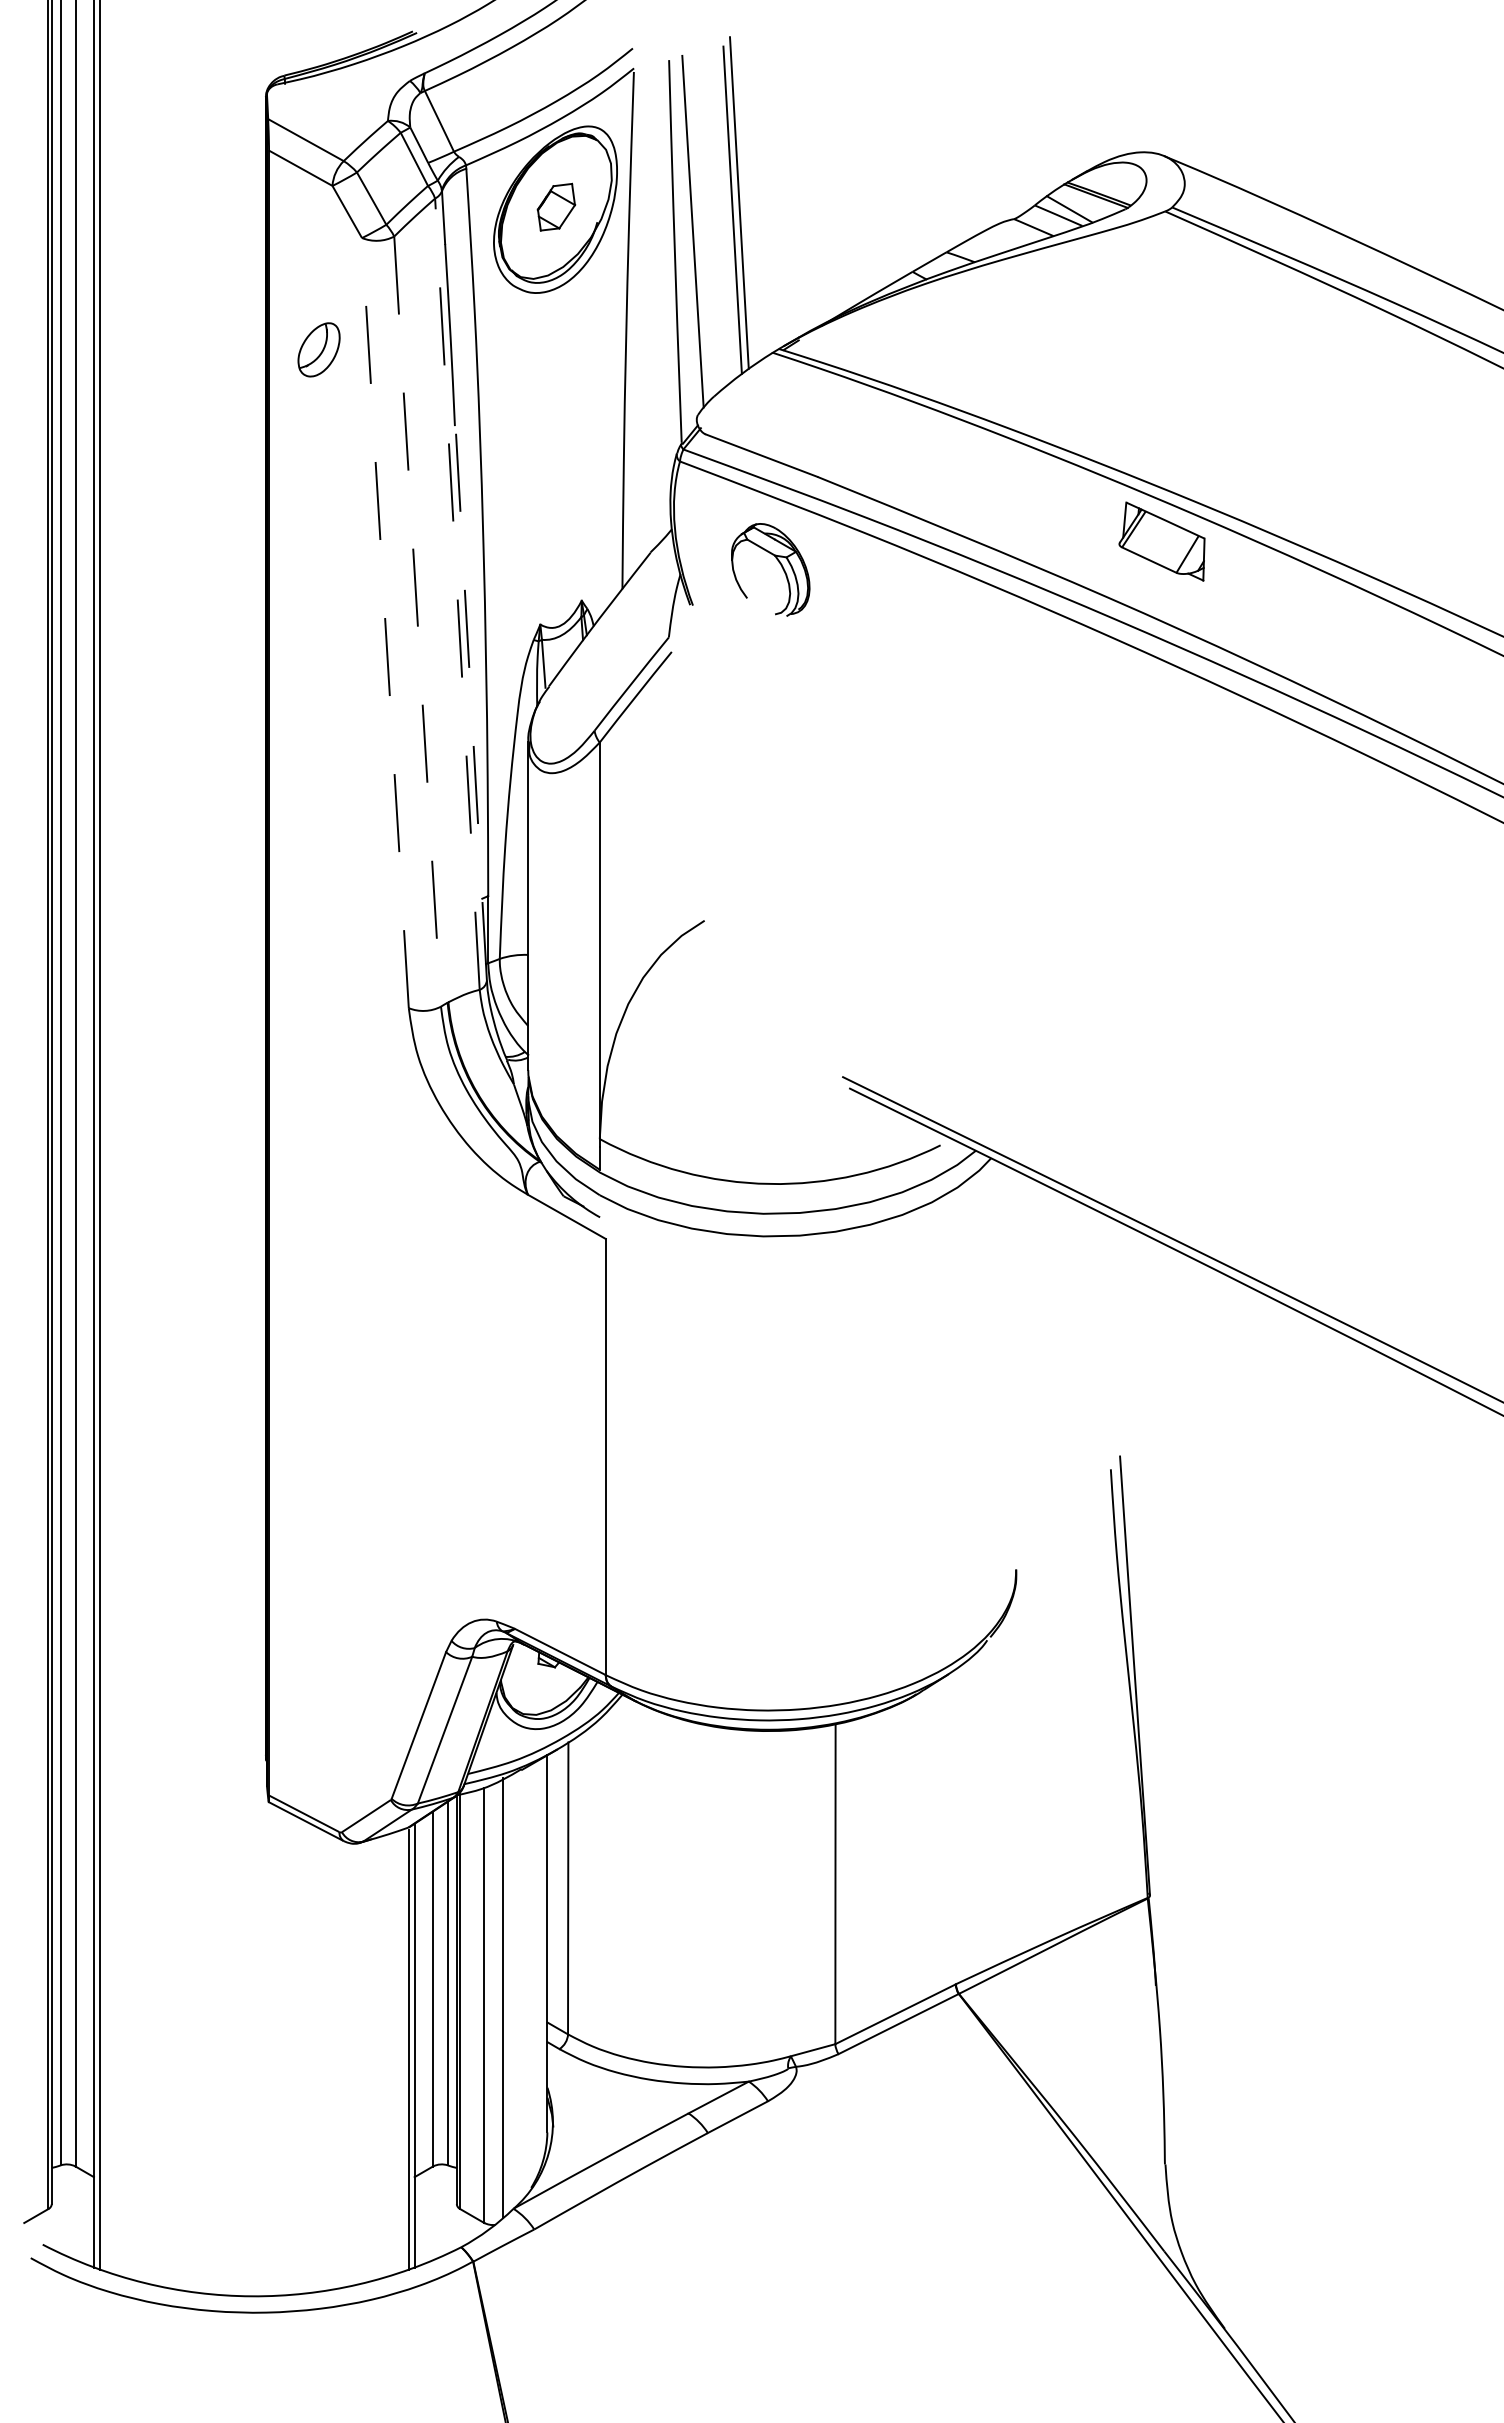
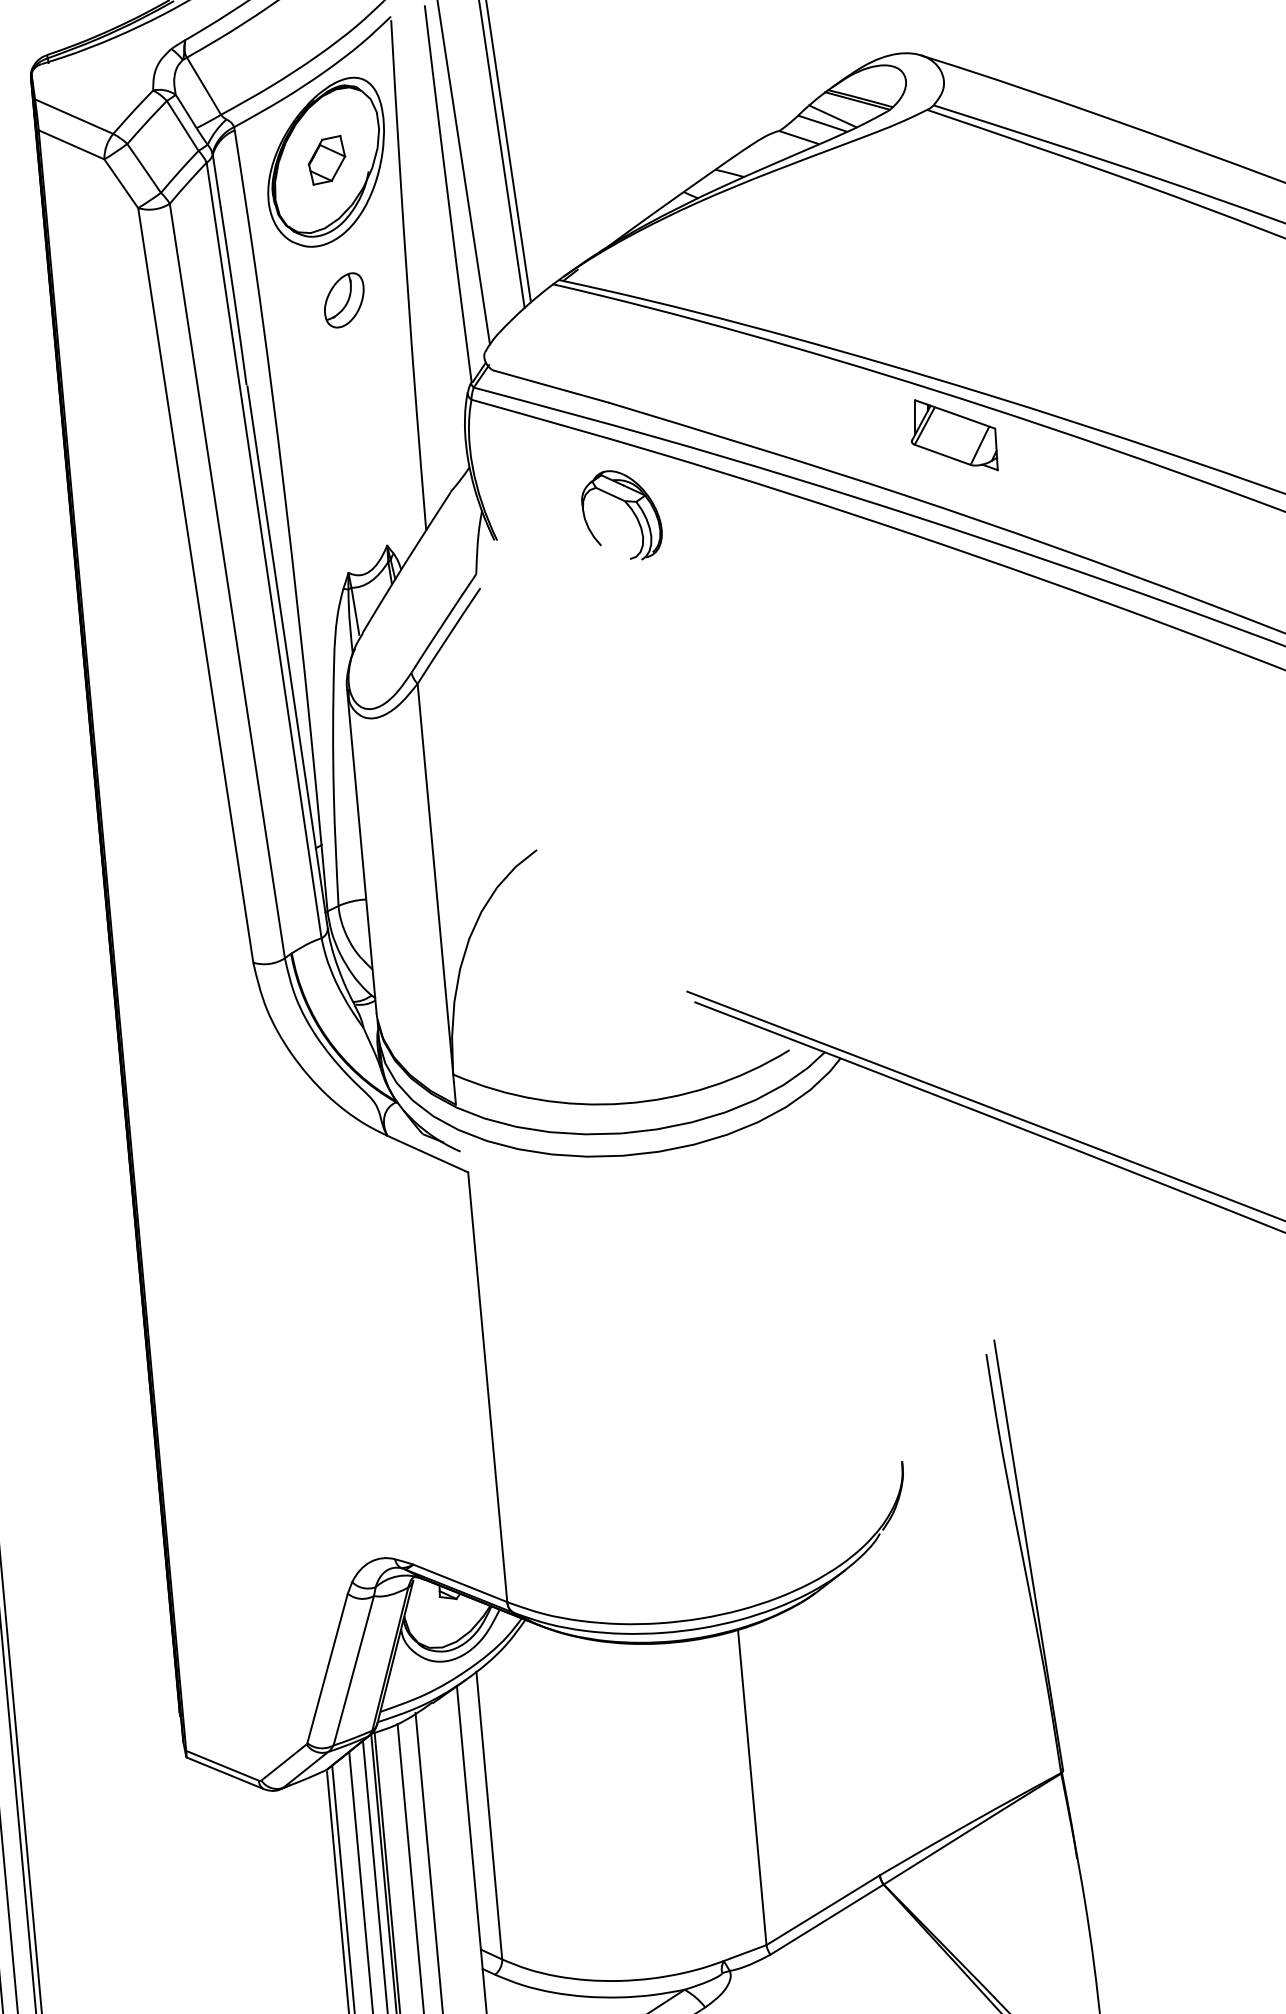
part: (318, 349) -> (343, 300), moved
part: (778, 562) -> (628, 507), moved
line: (457, 593) -> (264, 549), dashed -> solid
line: (417, 621) -> (227, 580), dashed -> solid
line: (385, 623) -> (195, 585), dashed -> solid
line: (471, 703) -> (287, 656), dashed -> solid

